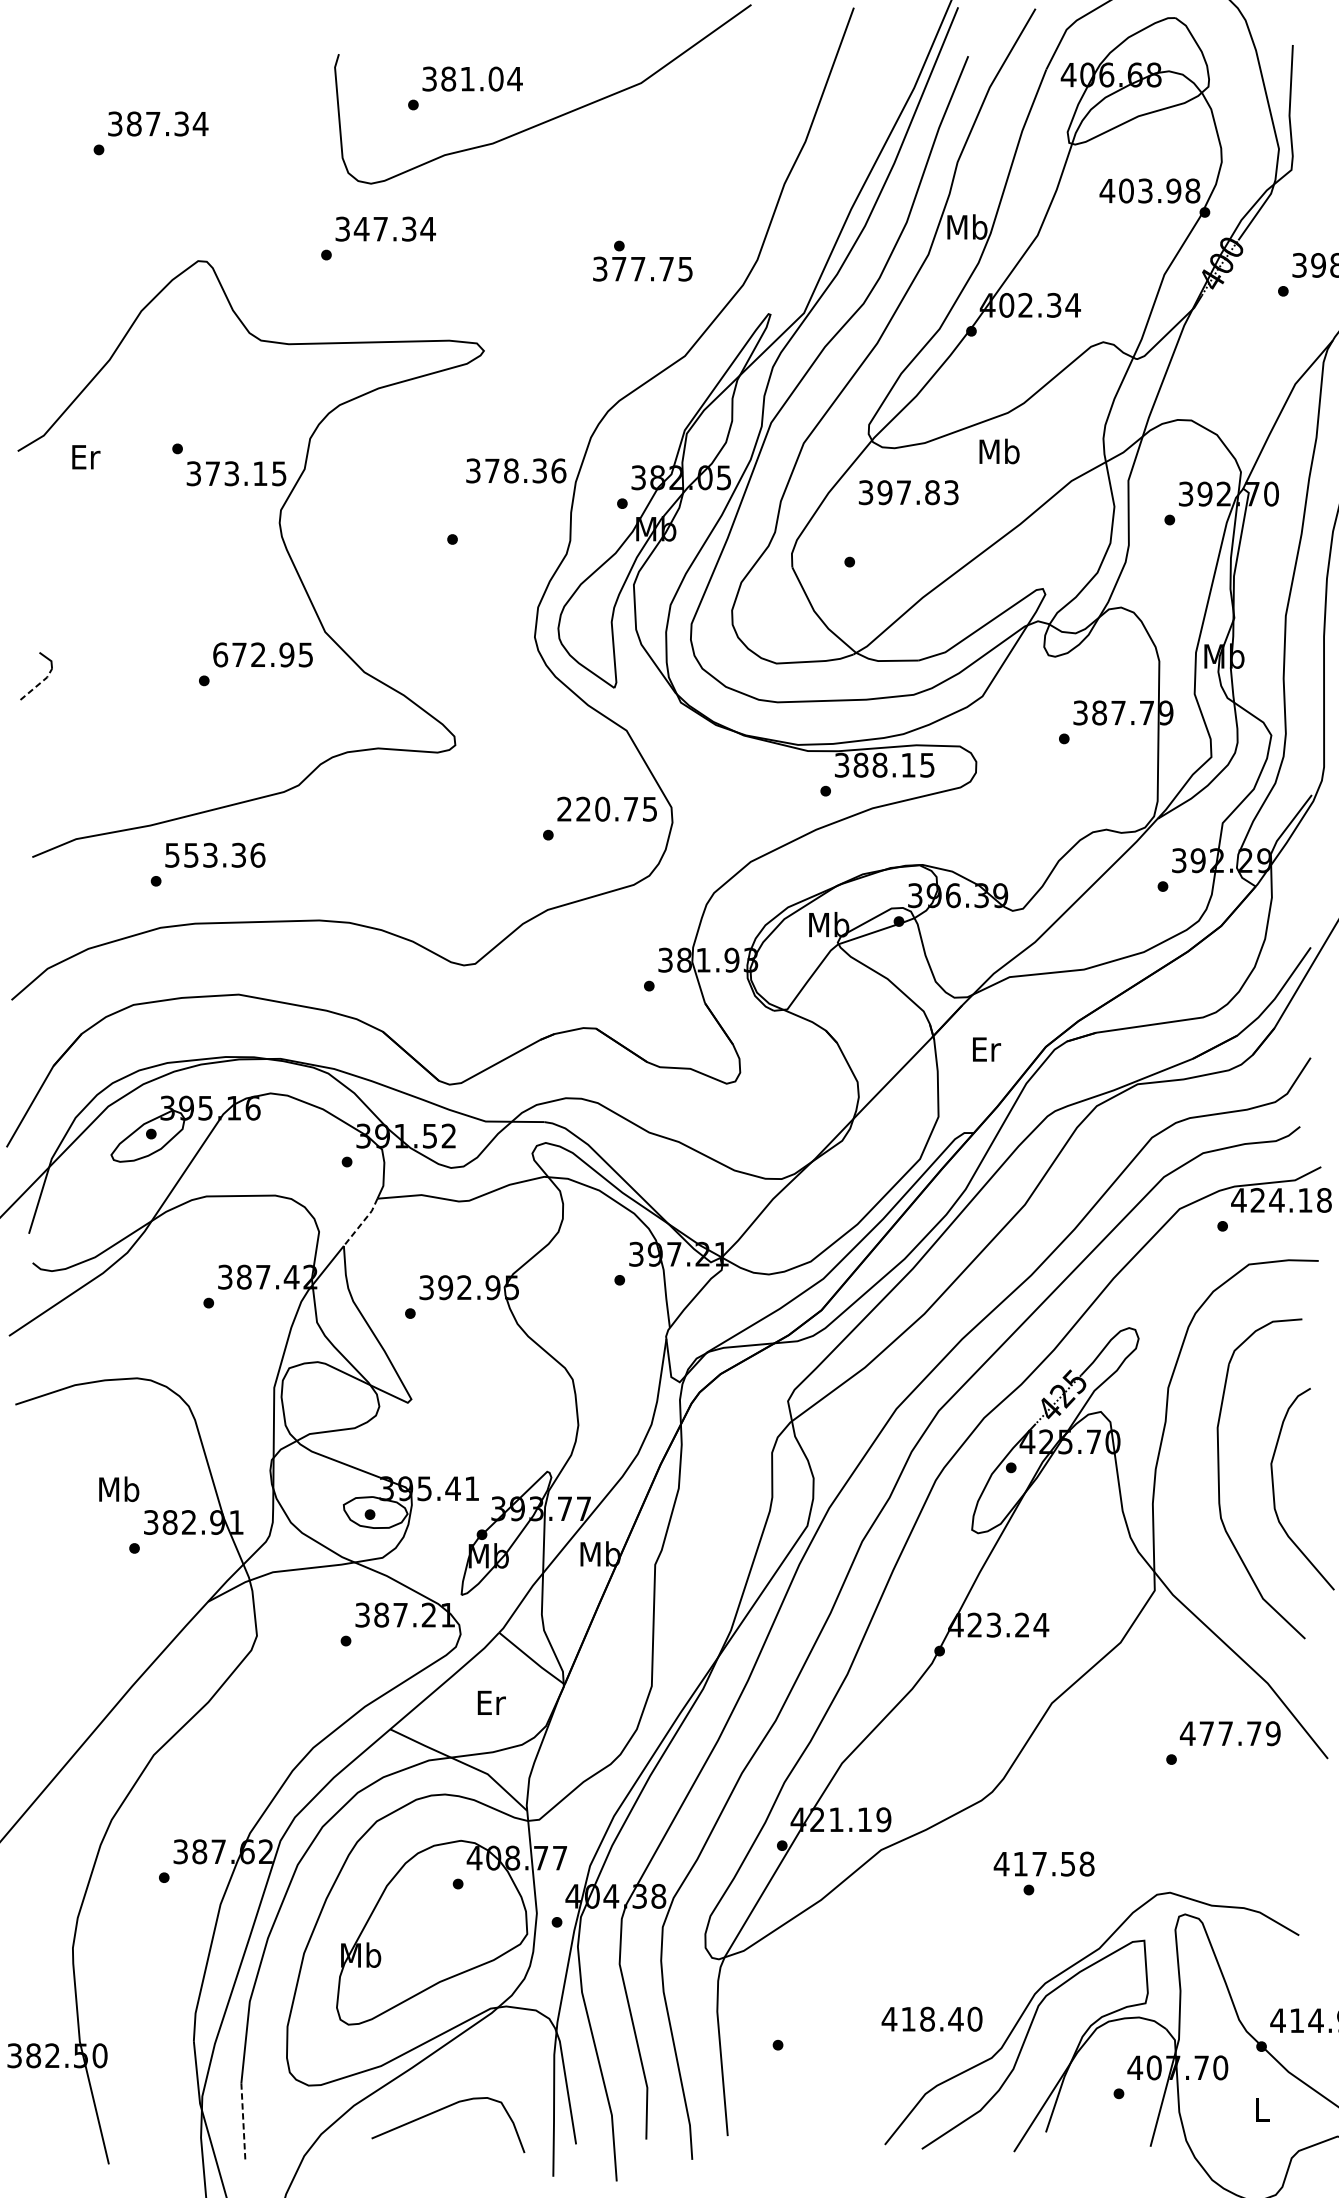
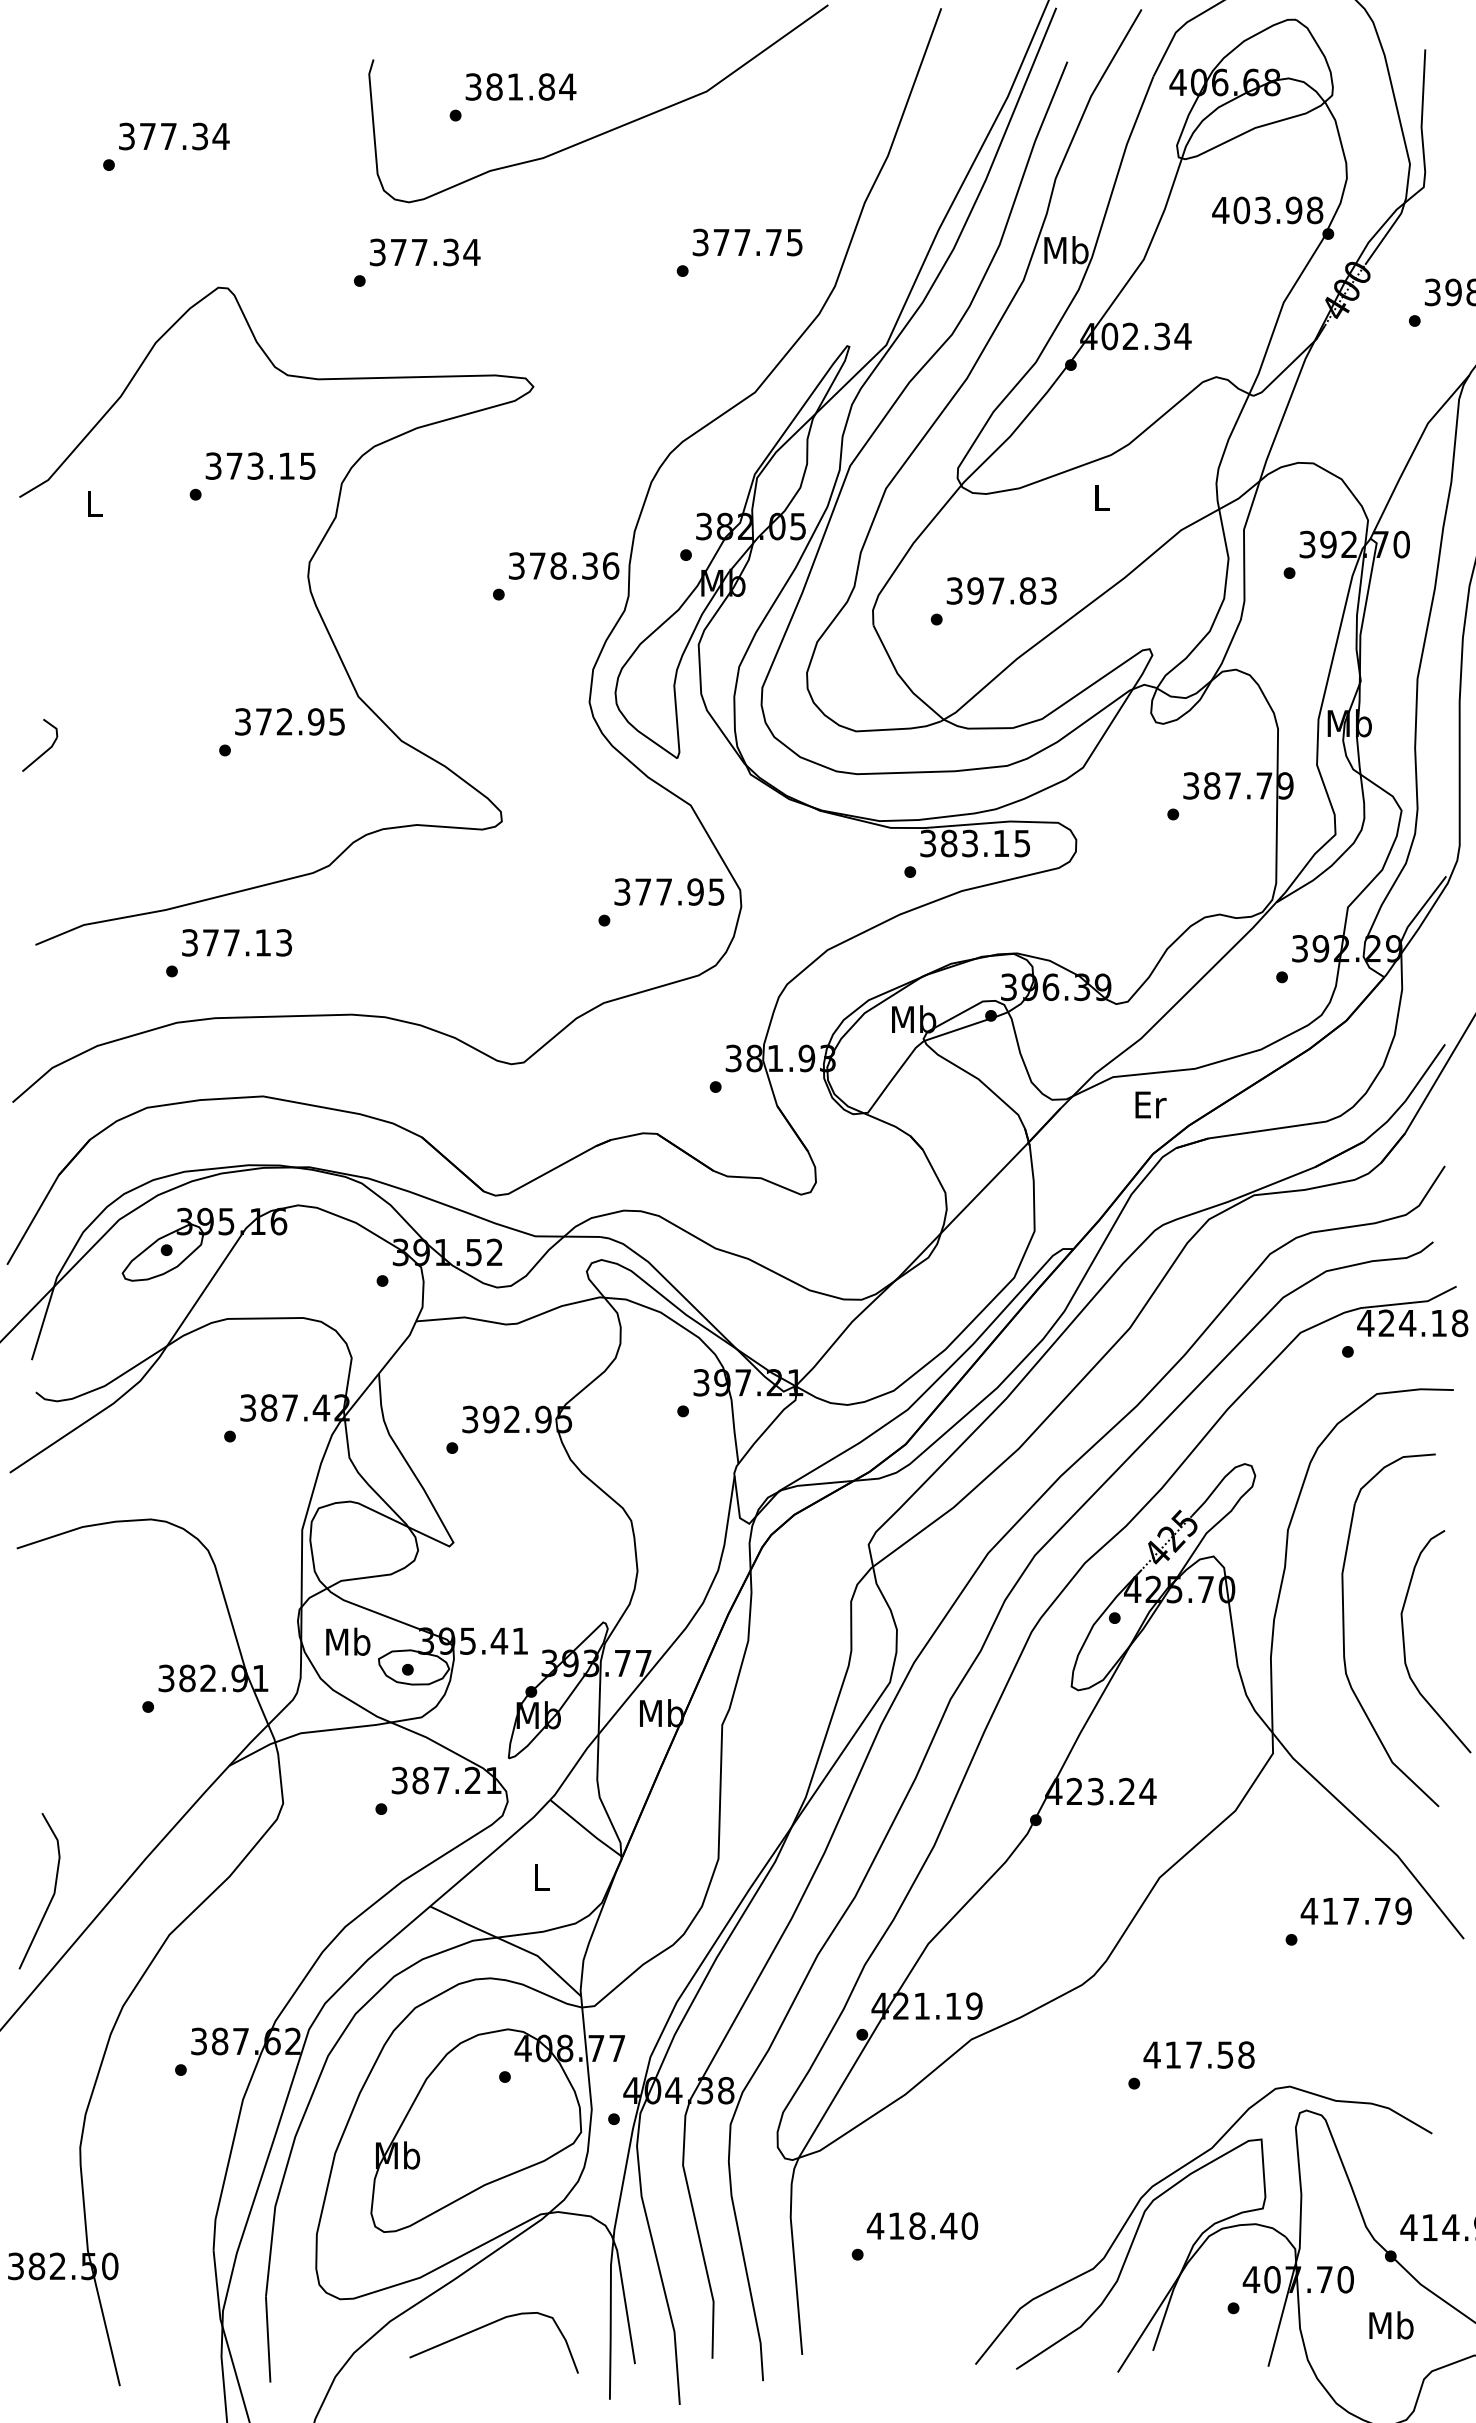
text: (495, 78) -> (546, 86), 381.04 -> 381.84
text: (133, 123) -> (147, 136), 387.34 -> 377.34
text: (361, 229) -> (398, 252), 347.34 -> 377.34
text: (642, 269) -> (747, 242), moved
text: (999, 451) -> (1101, 497), Mb -> L
text: (85, 456) -> (94, 503), Er -> L
text: (516, 470) -> (564, 565), moved
text: (236, 473) -> (260, 465), moved
text: (908, 492) -> (1001, 590), moved
text: (220, 654) -> (243, 721), 672.95 -> 372.95
line: (38, 684) -> (42, 754), dashed -> solid
text: (880, 765) -> (970, 843), 388.15 -> 383.15
text: (597, 808) -> (658, 891), 220.75 -> 377.95
text: (215, 855) -> (237, 942), 553.36 -> 377.13
text: (986, 1049) -> (1150, 1104), moved
line: (362, 1223) -> (399, 1348), dashed -> solid
text: (119, 1489) -> (348, 1641), moved
text: (491, 1703) -> (541, 1877), Er -> L
line: (46, 1721) -> (51, 1897), added
text: (1206, 1733) -> (1330, 1911), 477.79 -> 417.79
text: (1043, 1863) -> (1198, 2054), moved
text: (932, 2018) -> (922, 2225), moved
text: (1262, 2109) -> (1391, 2325), L -> Mb
line: (243, 2122) -> (268, 2339), dashed -> solid

